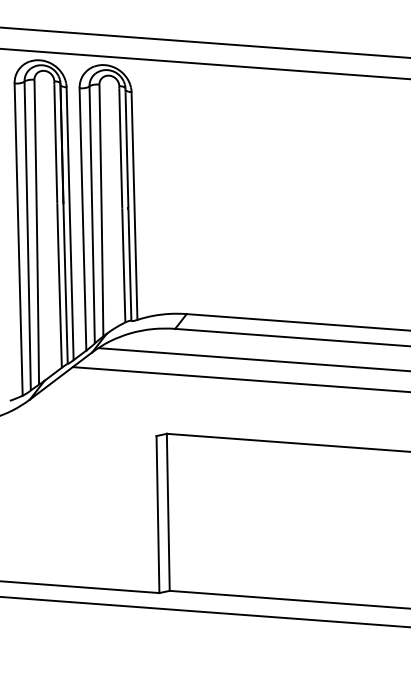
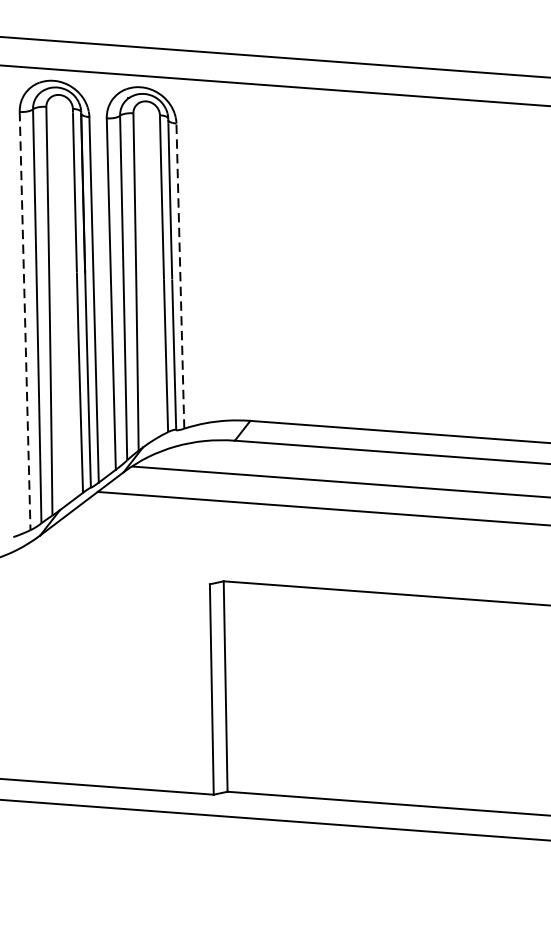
line: (134, 206) -> (180, 276), solid -> dashed
line: (18, 240) -> (24, 322), solid -> dashed

